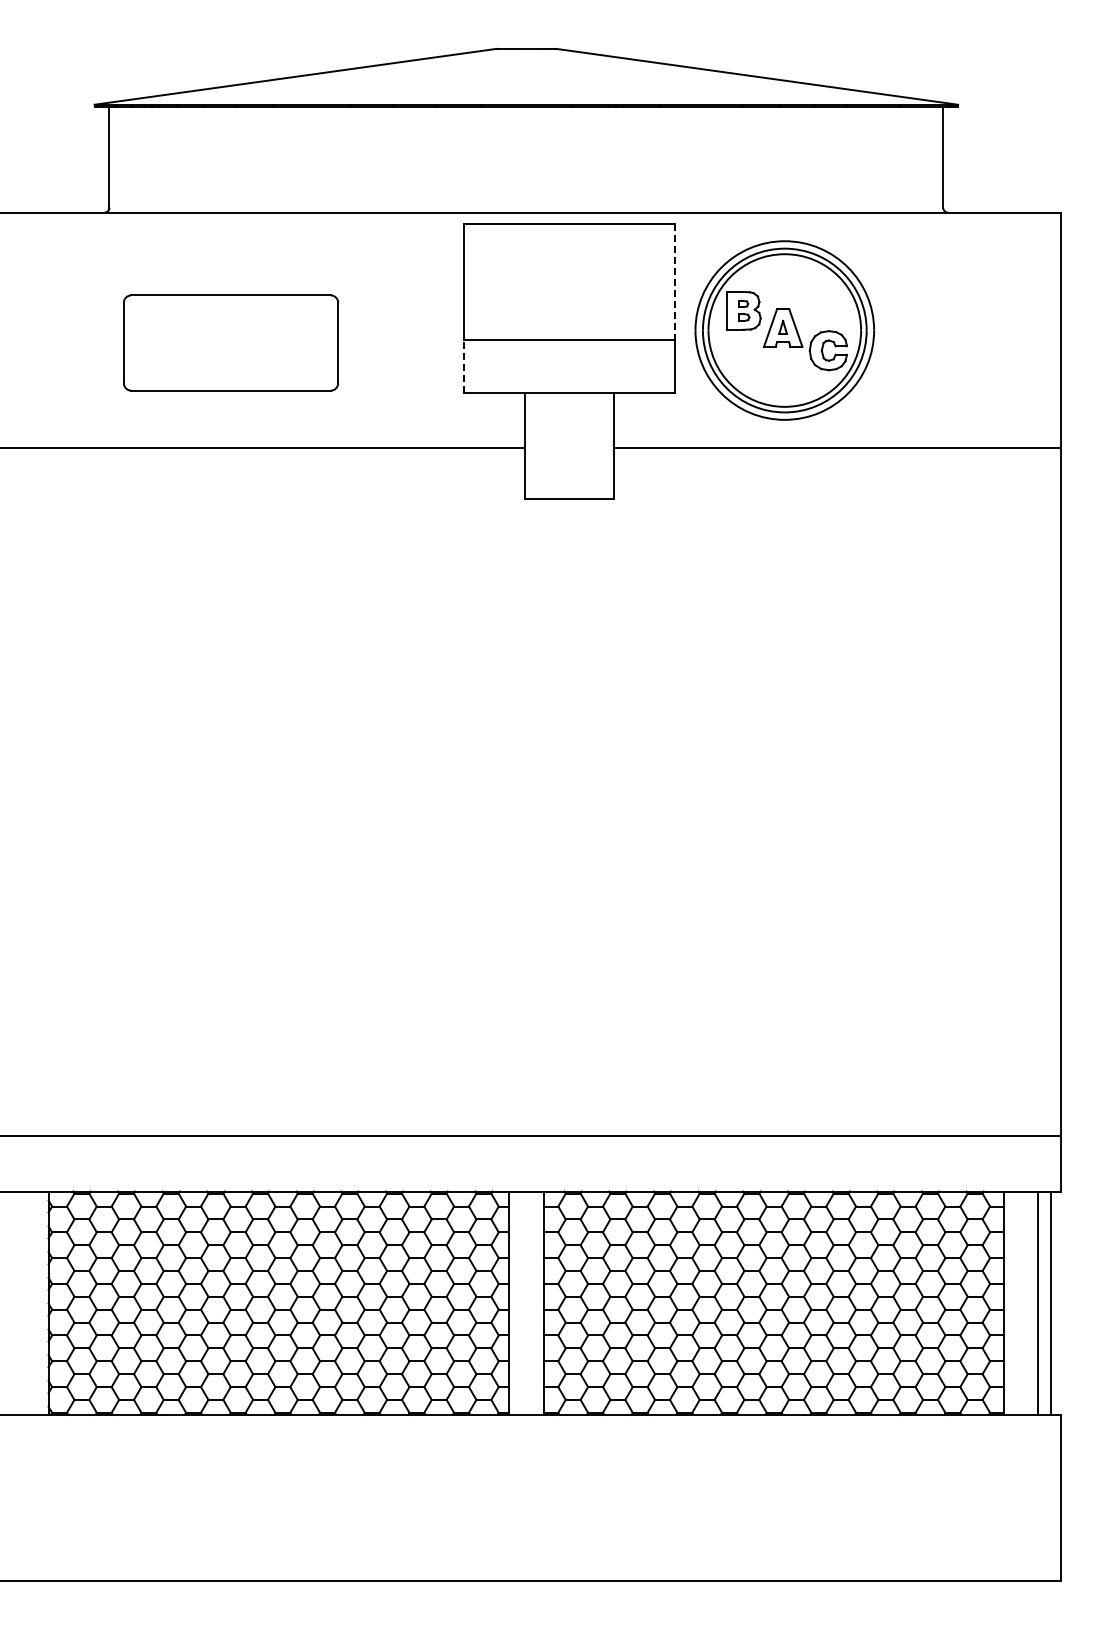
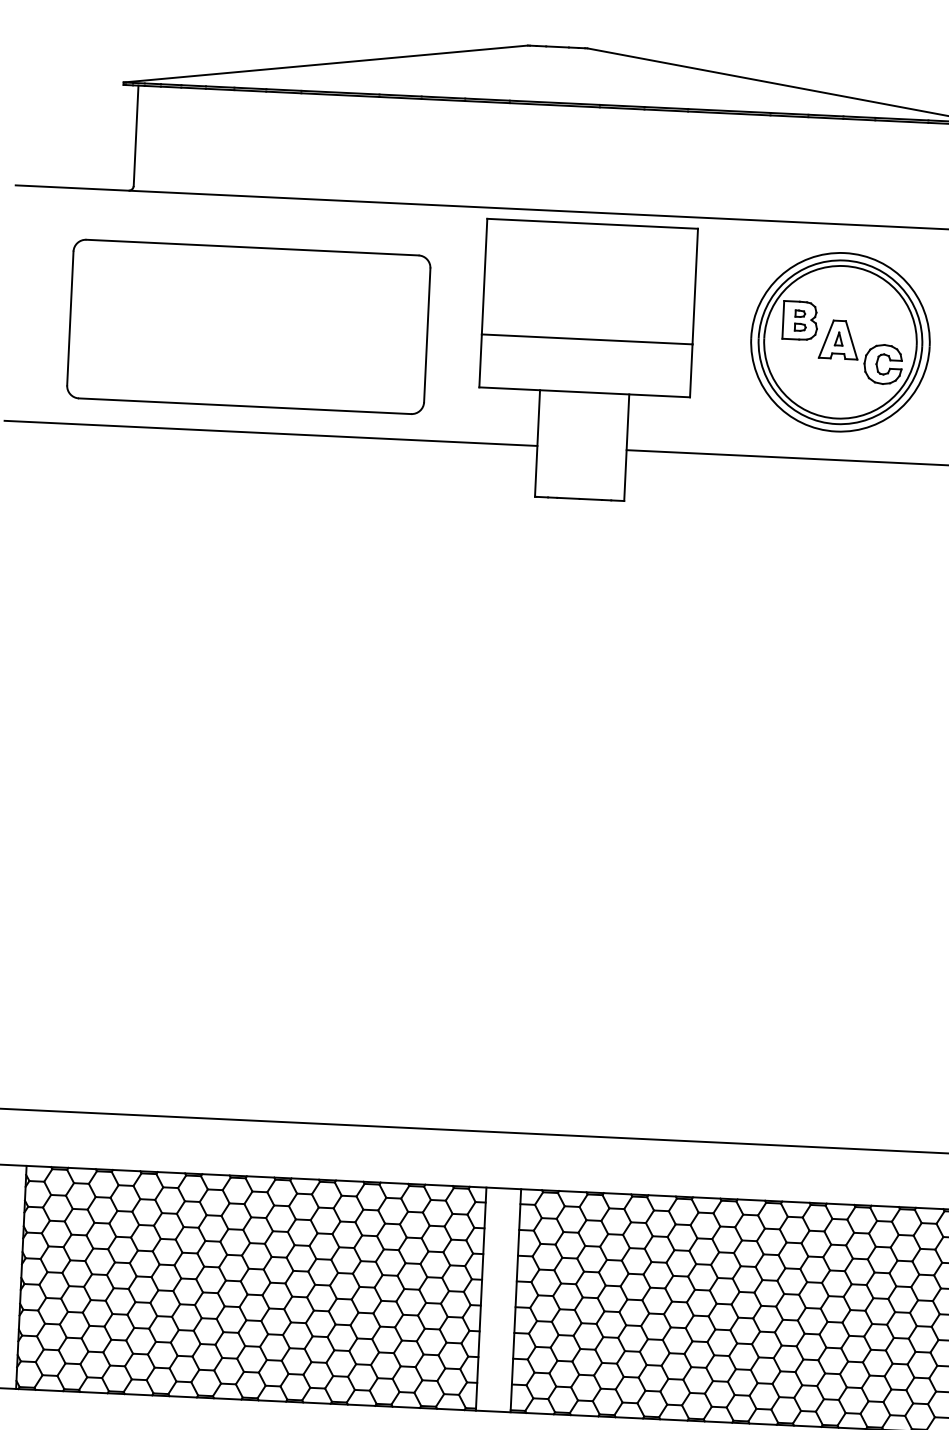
line: (675, 281) -> (695, 286), dashed -> solid
part: (784, 330) -> (840, 342), moved
part: (230, 342) -> (248, 326), size x1.67
line: (464, 366) -> (480, 361), dashed -> solid

